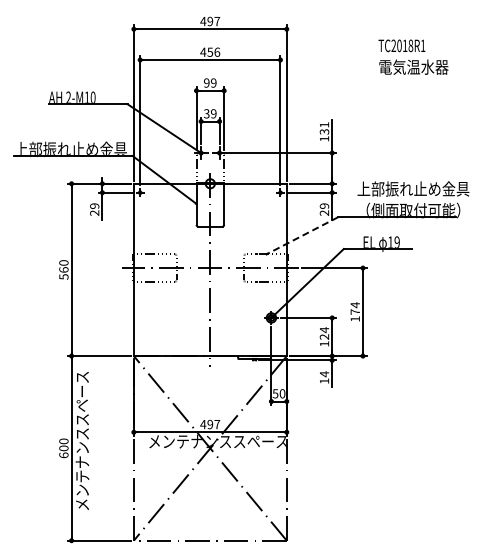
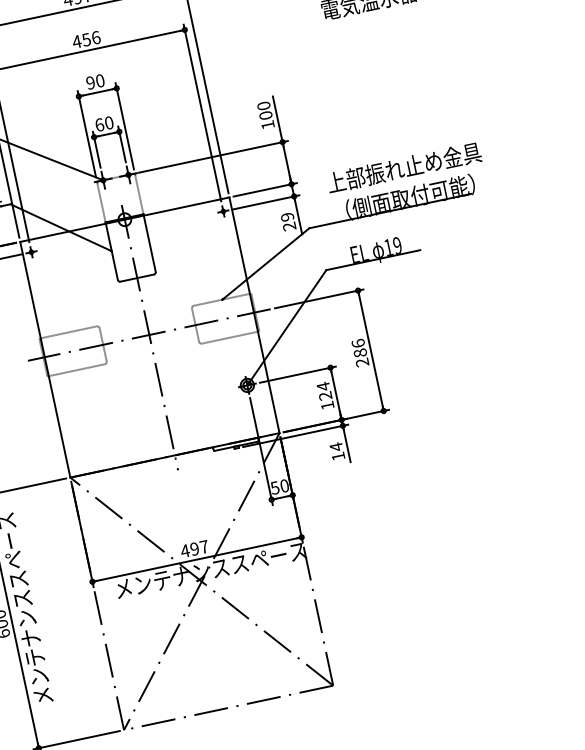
text: (213, 82) -> (99, 80), 99 -> 90
text: (210, 113) -> (104, 123), 39 -> 60
text: (324, 128) -> (264, 110), 131 -> 100
line: (301, 235) -> (264, 263), dashed -> solid
text: (354, 311) -> (359, 352), 174 -> 286

